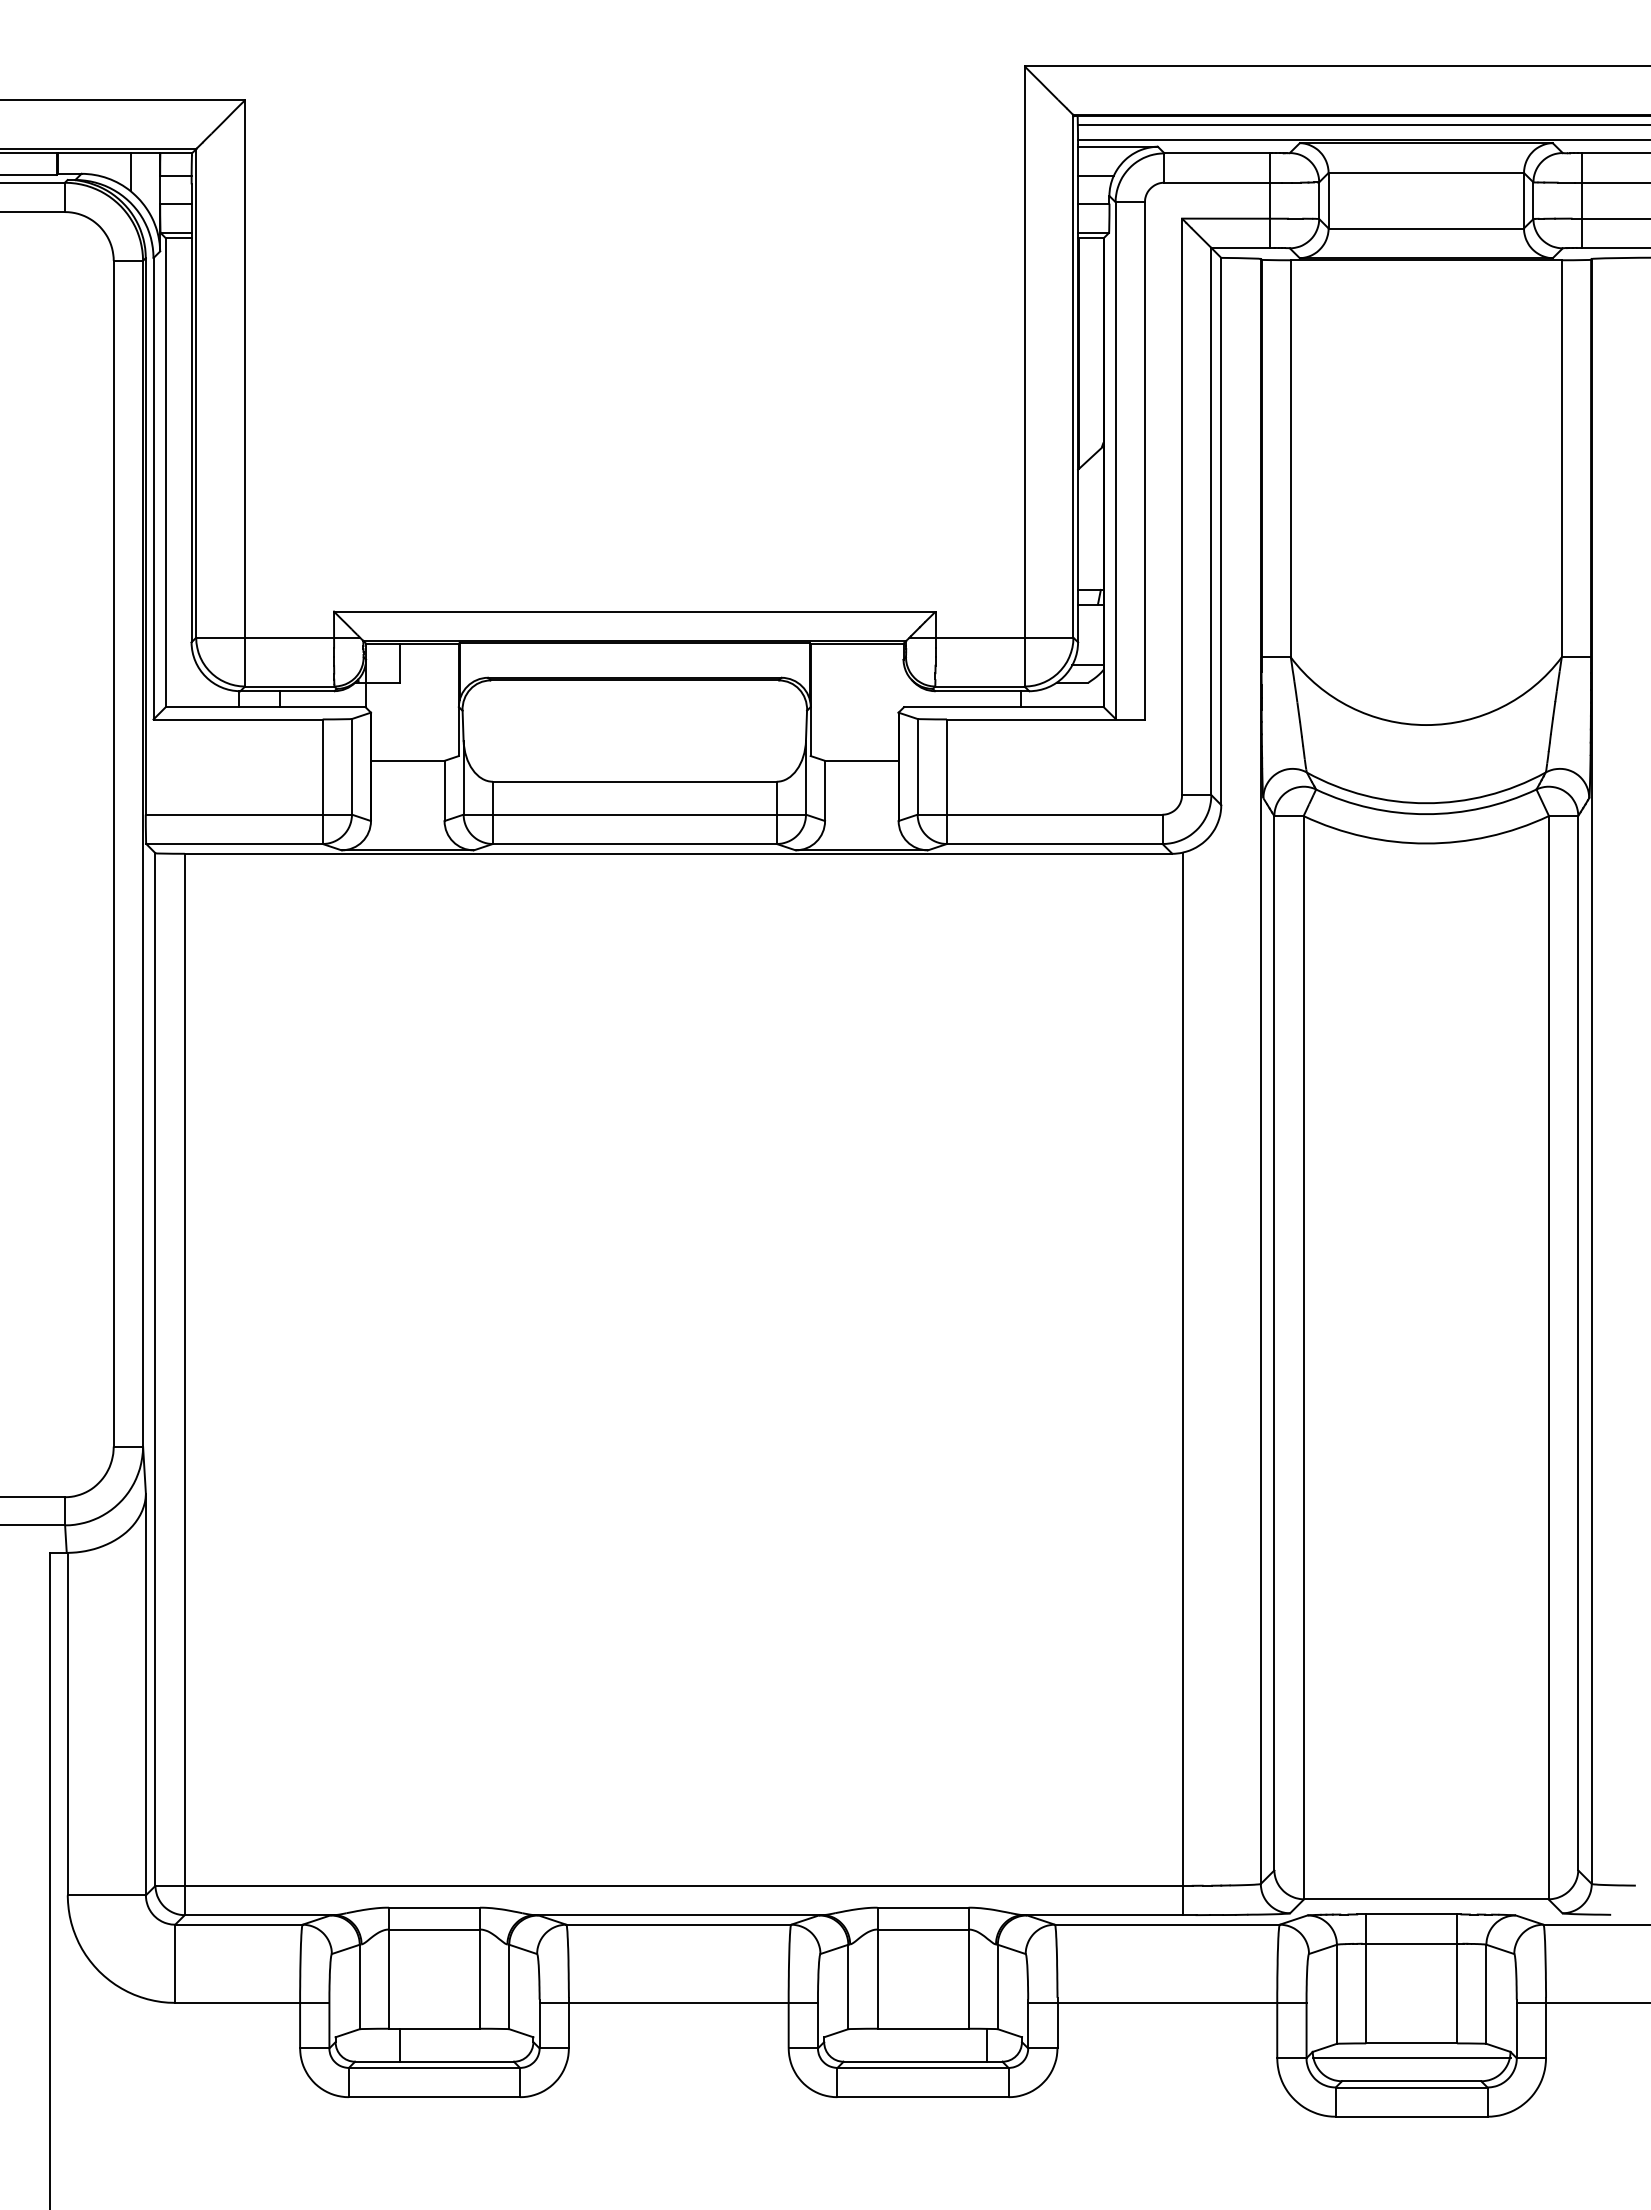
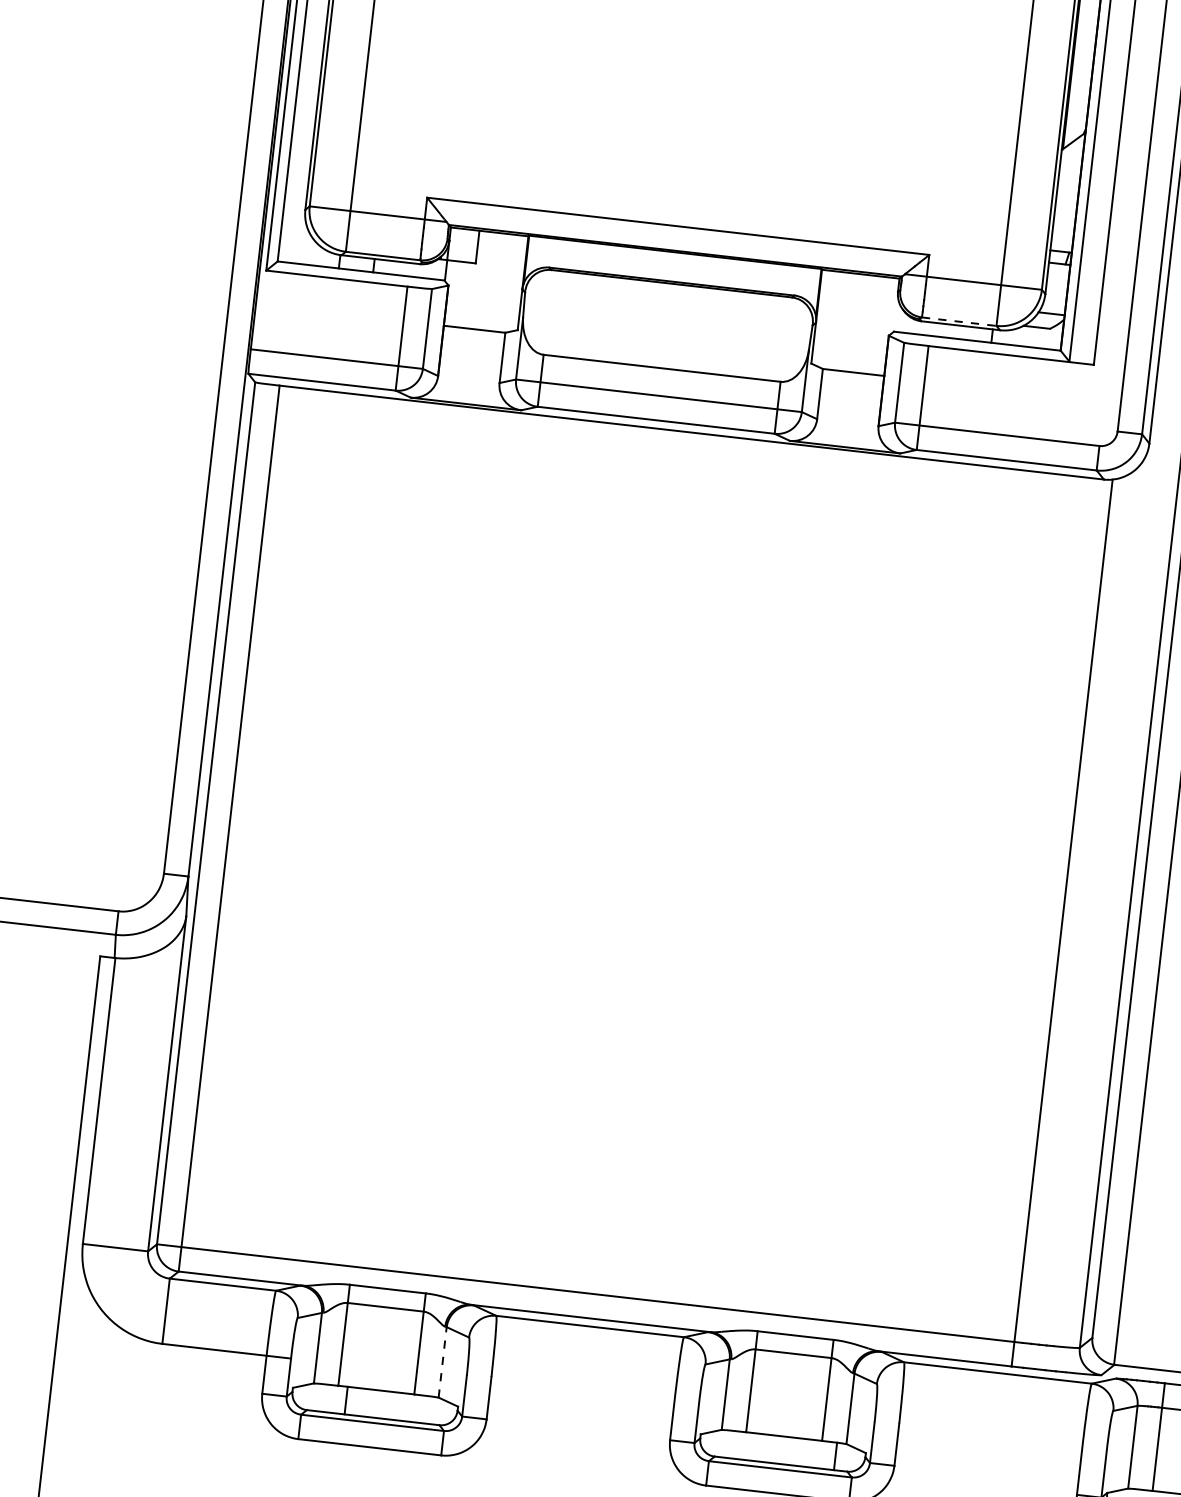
line: (979, 686) -> (958, 321), solid -> dashed
line: (509, 1986) -> (442, 1362), solid -> dashed
line: (678, 2002) -> (582, 1391), removed
line: (1167, 2002) -> (990, 1437), removed

